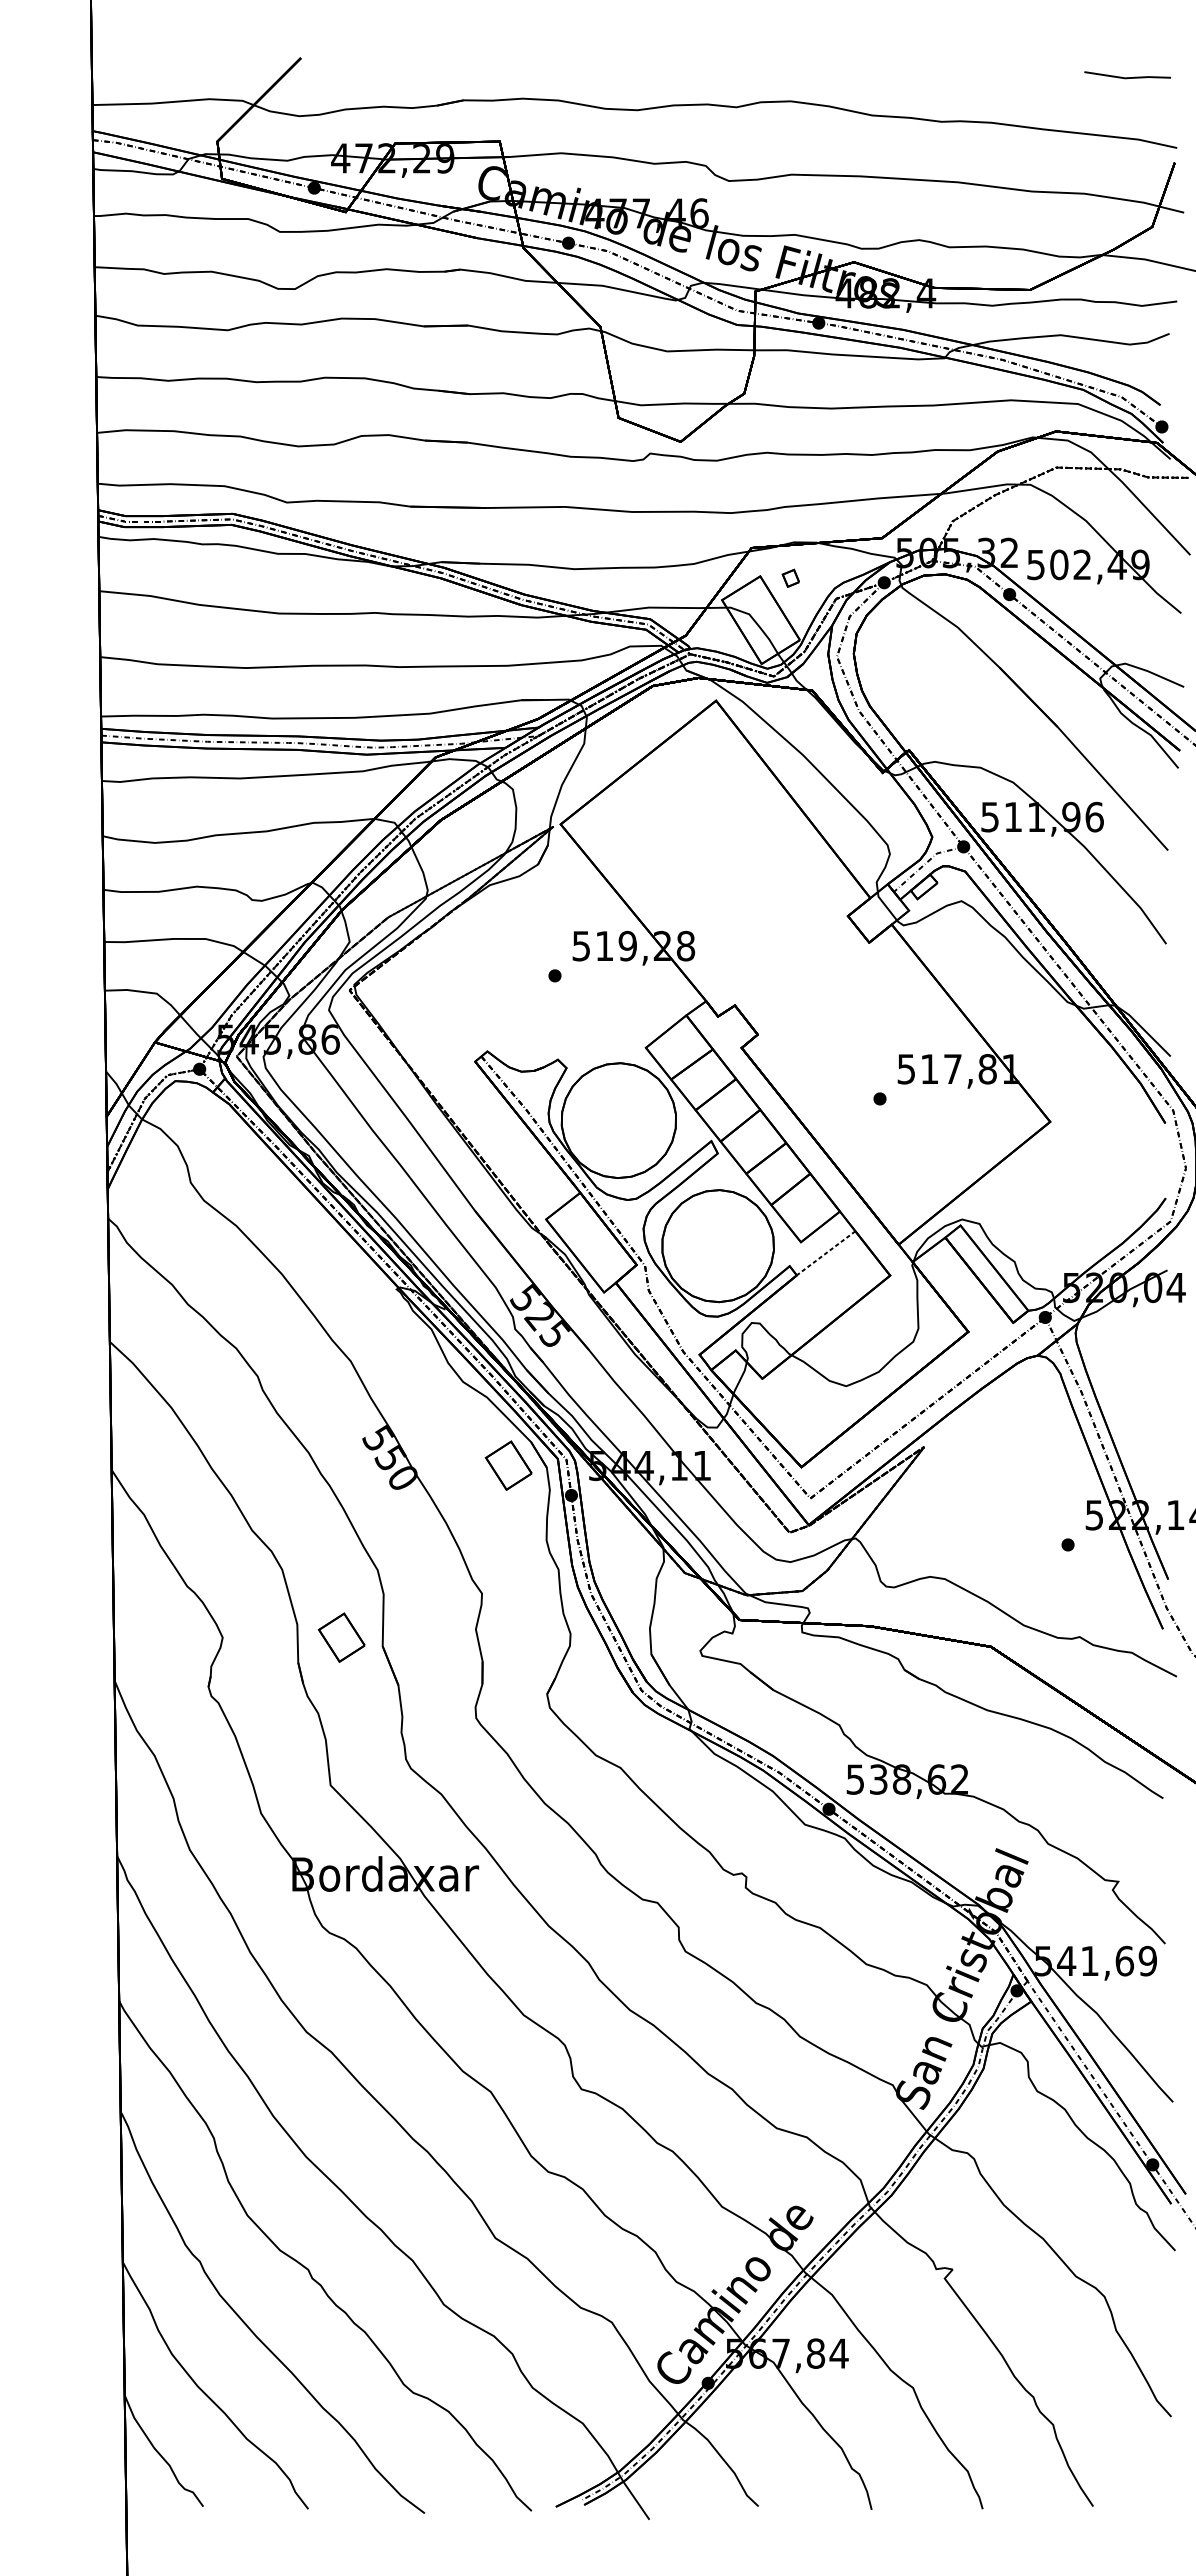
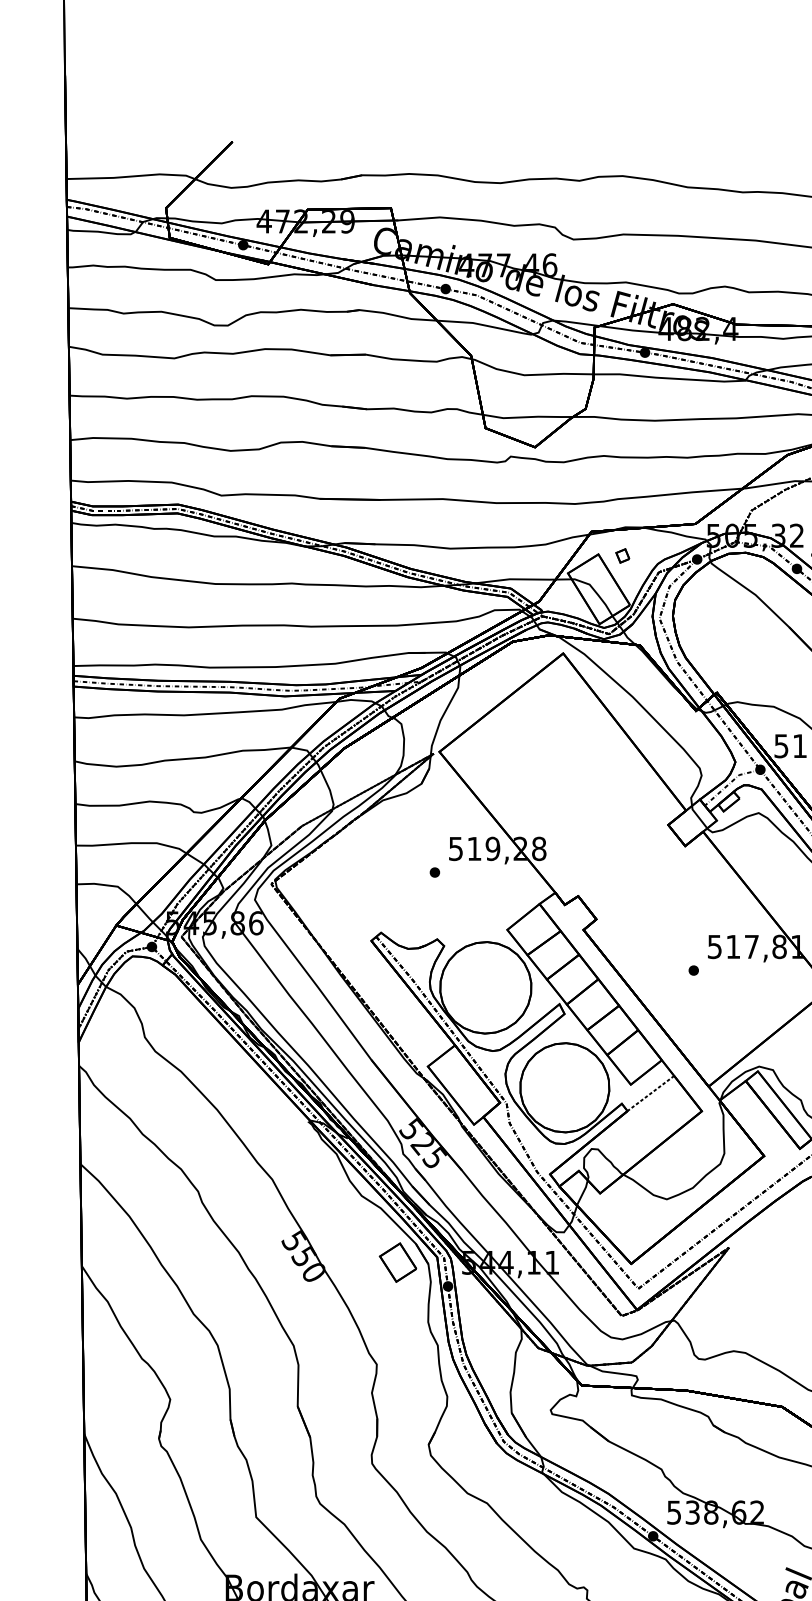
part: (341, 1637) -> (264, 1399), removed

